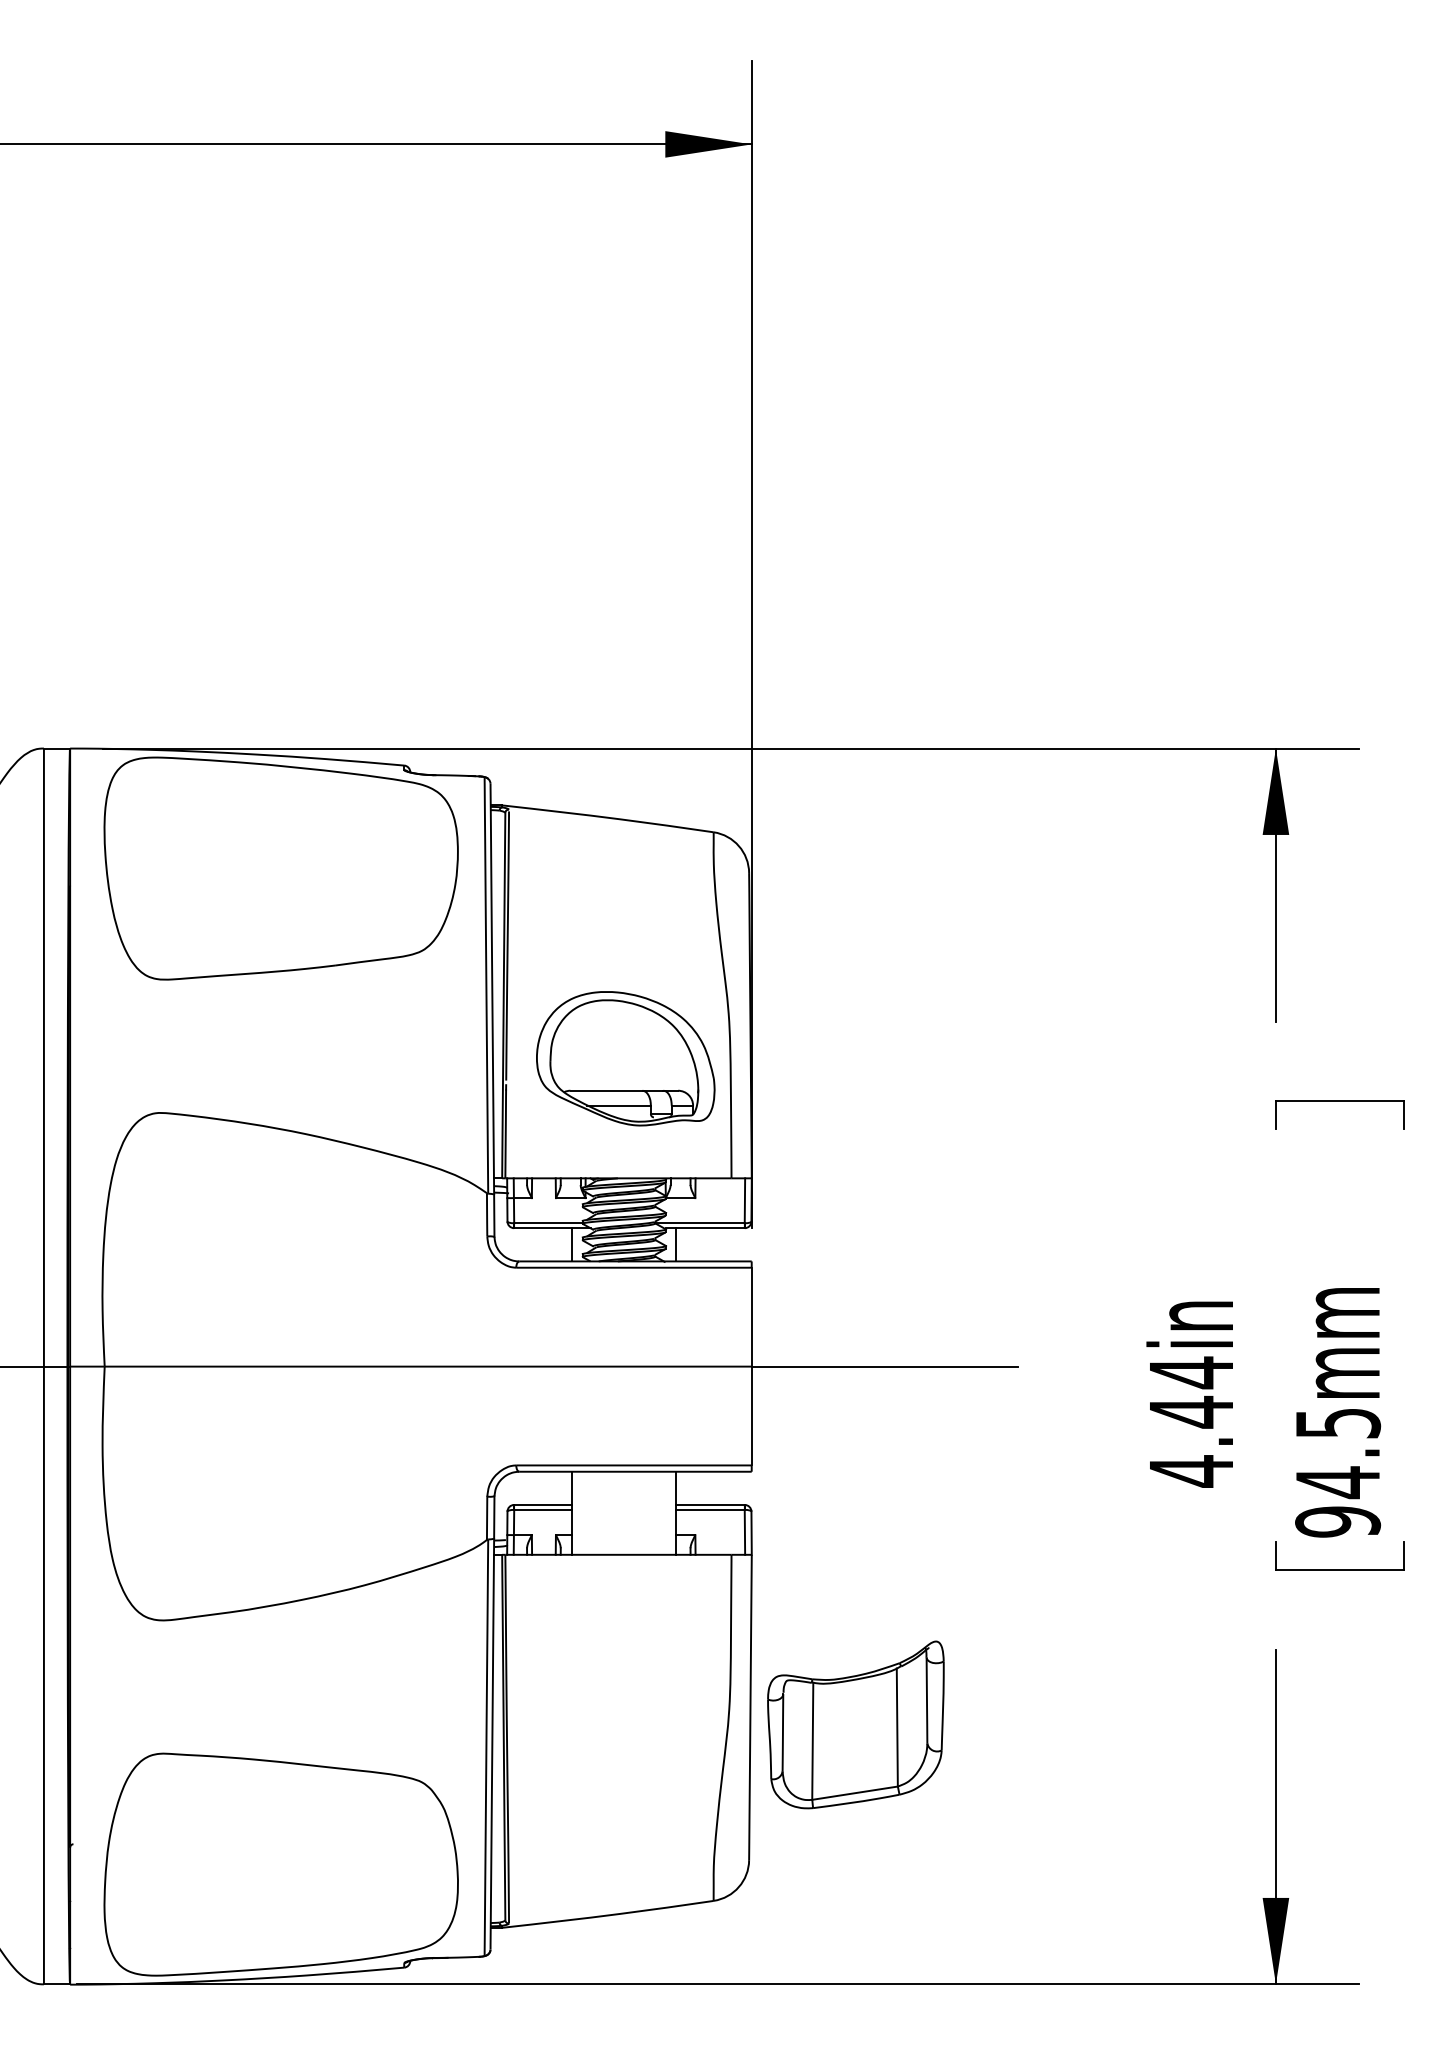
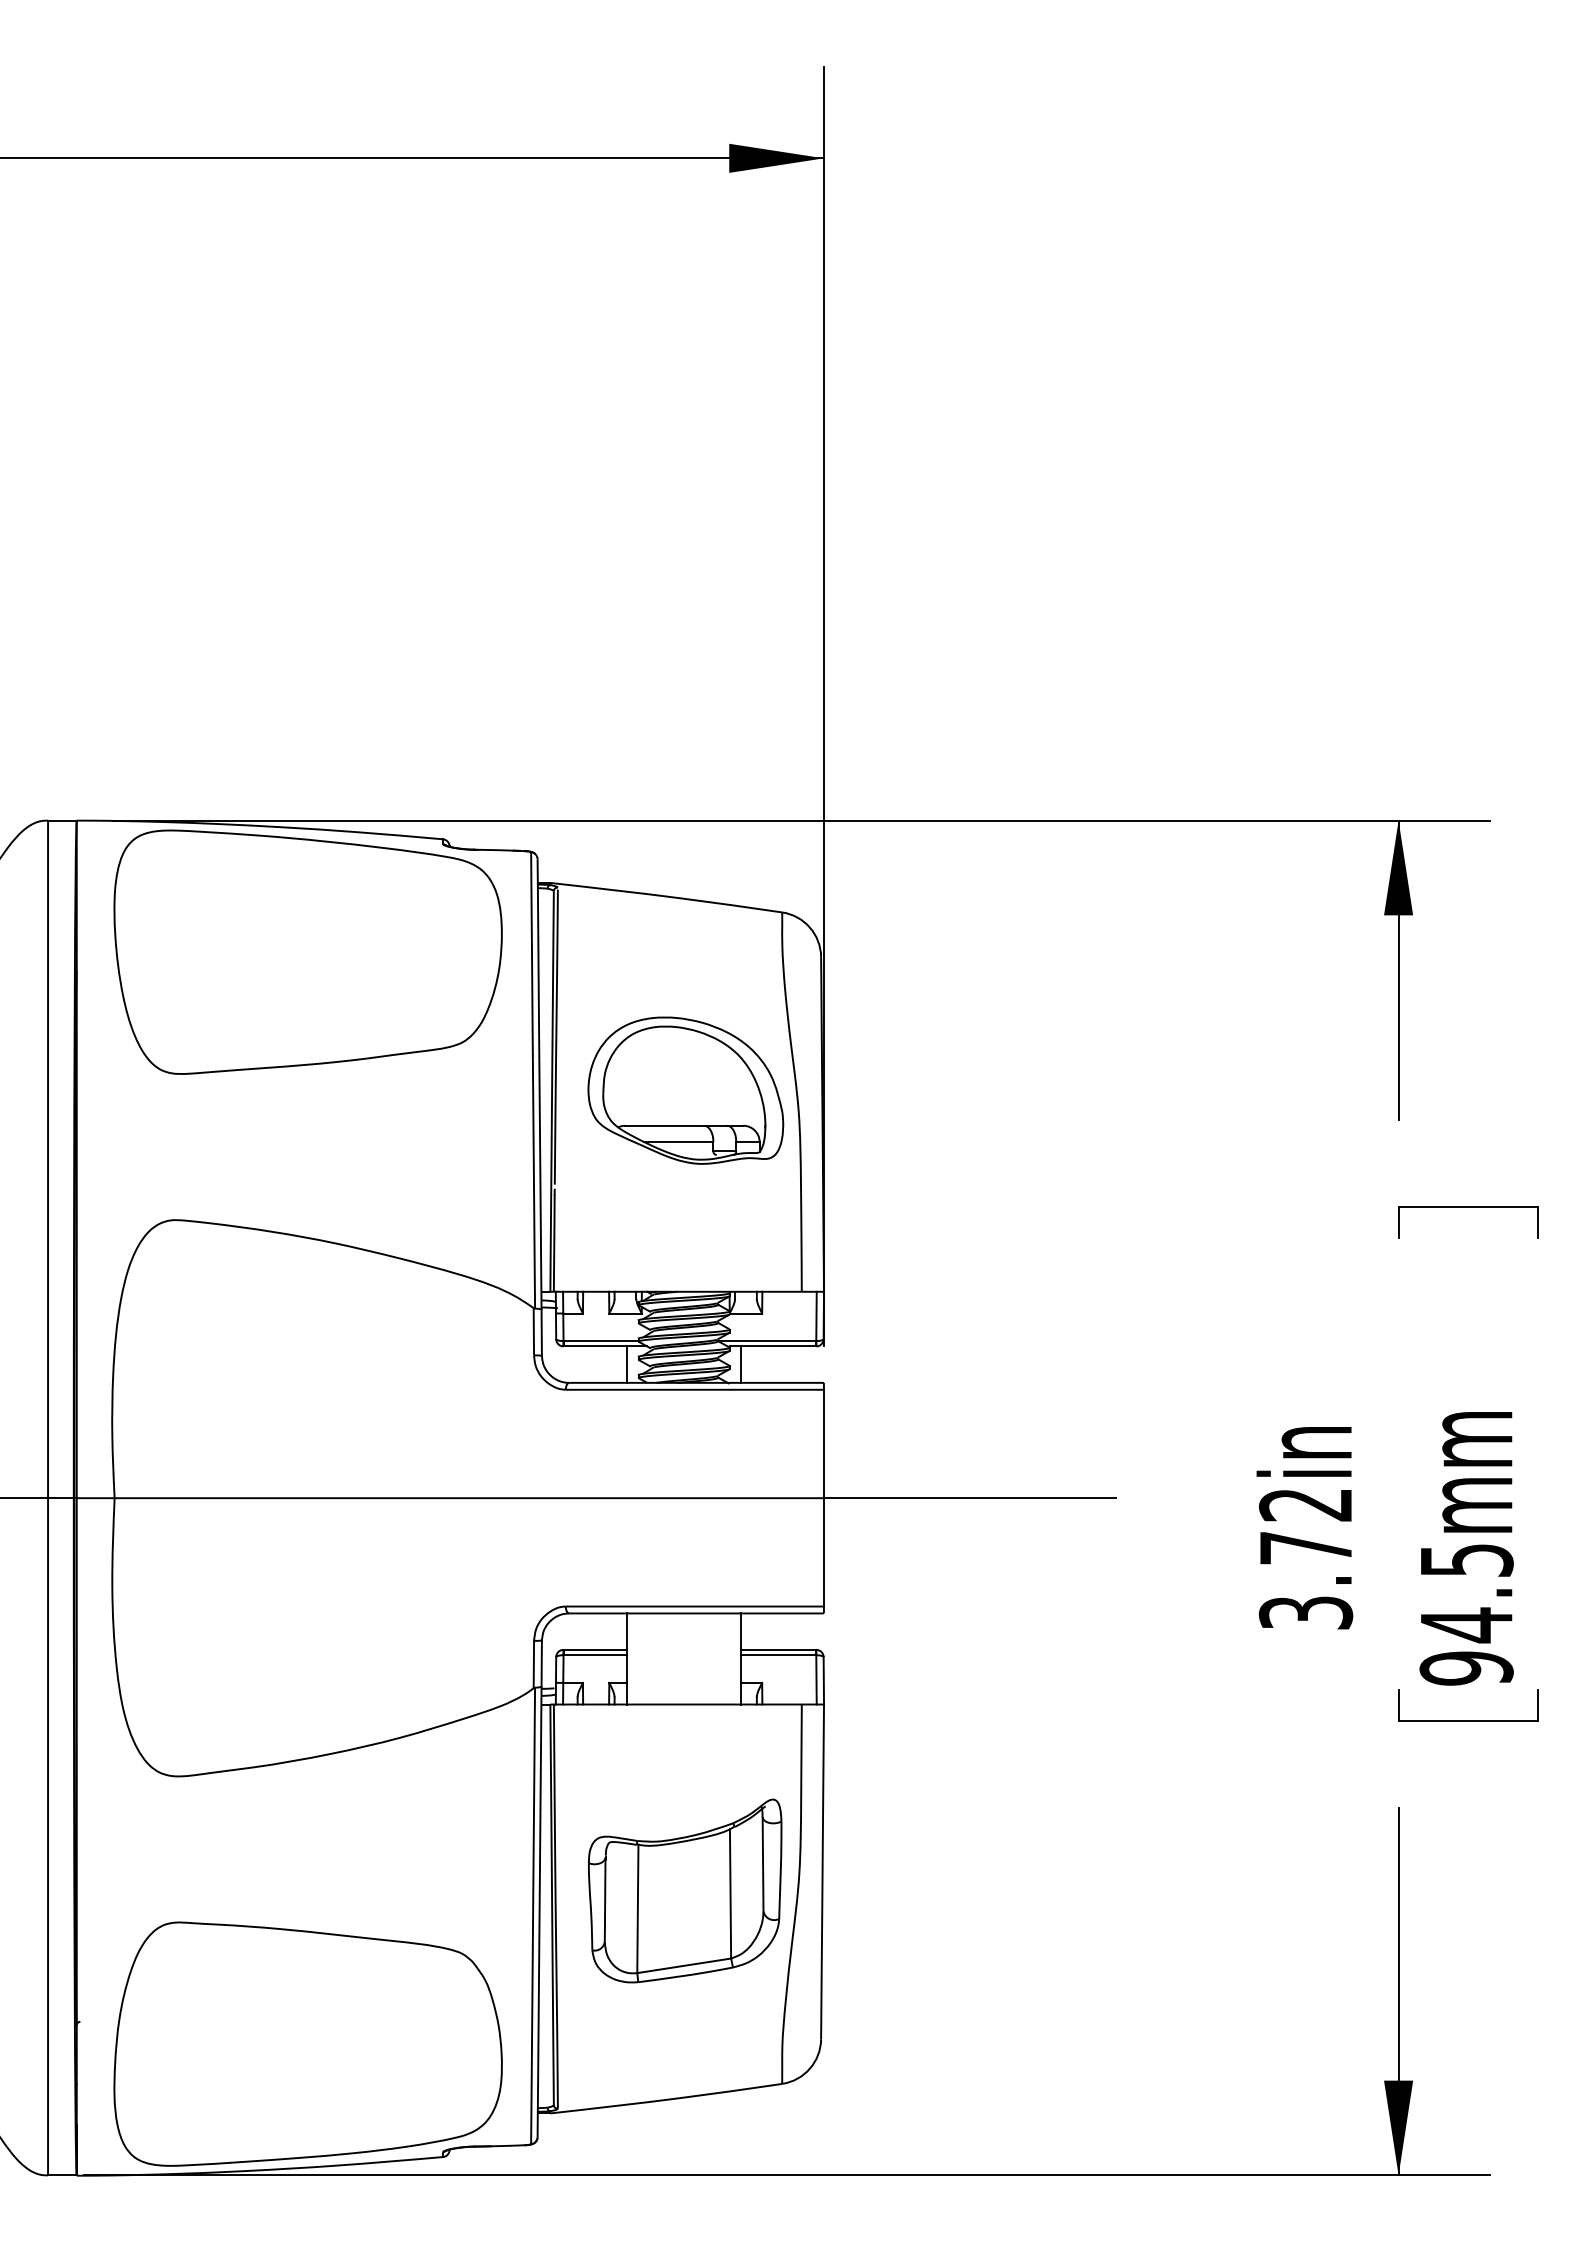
part: (625, 1058) -> (685, 1090), moved
text: (1191, 1422) -> (1305, 1559), 4.44in -> 3.72in
part: (856, 1724) -> (685, 1890), moved

